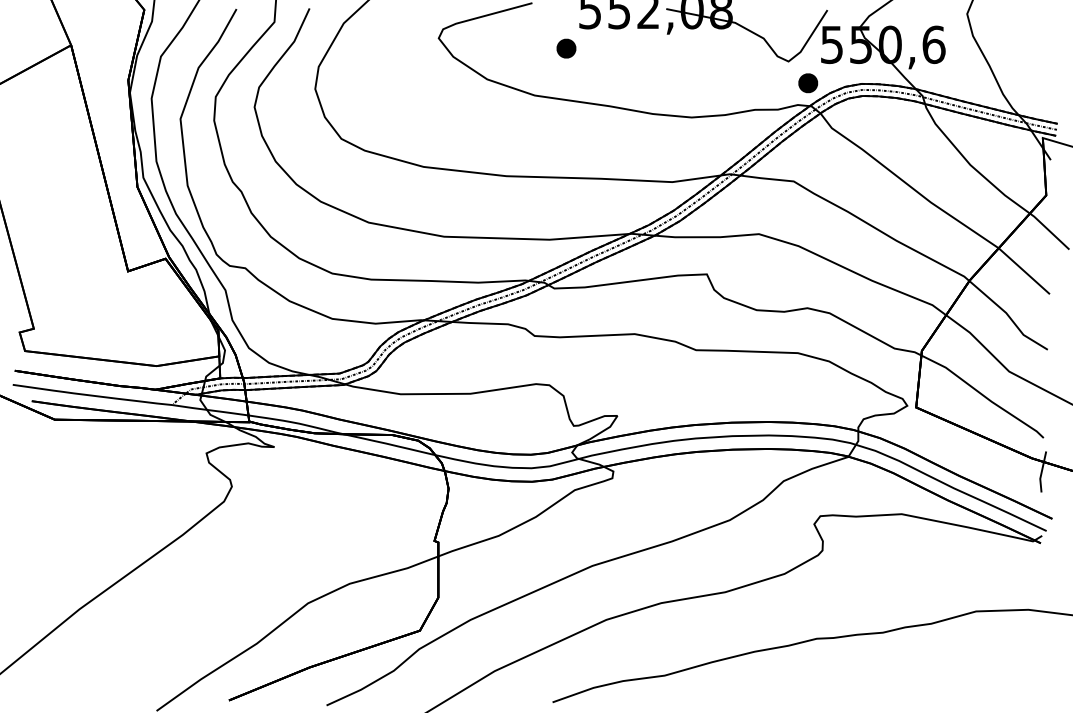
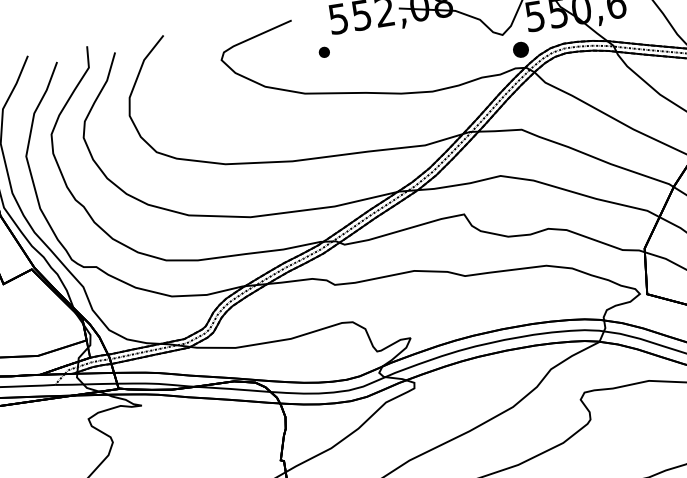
part: (566, 48) -> (324, 52), size x0.7

